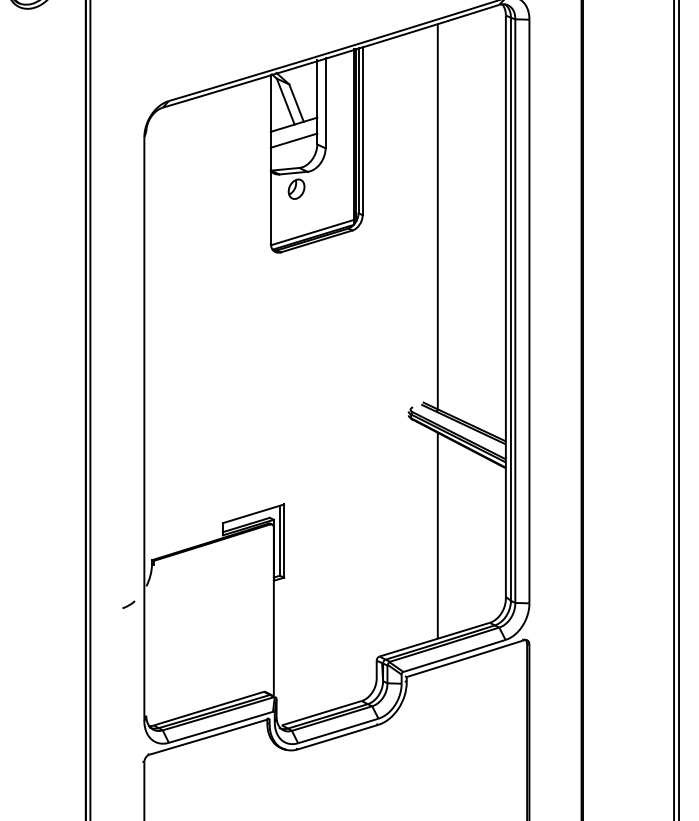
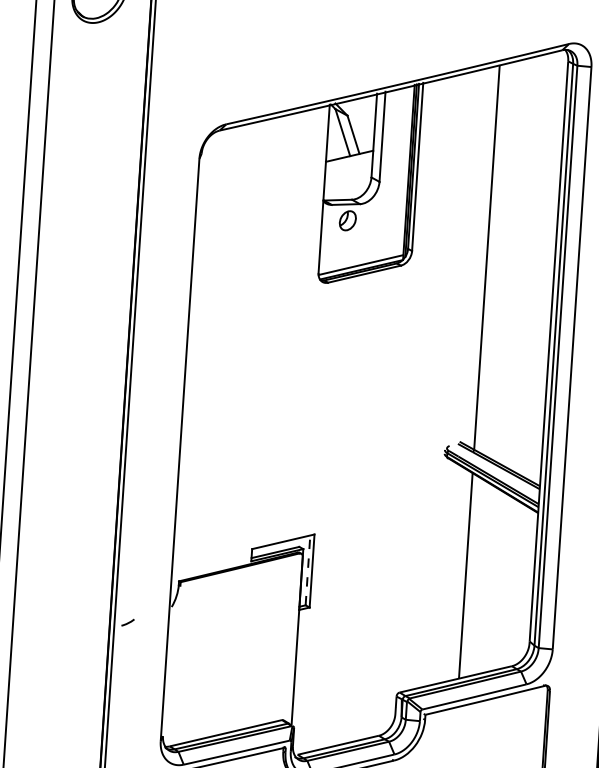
line: (293, 140) -> (348, 171), removed
line: (279, 540) -> (307, 570), solid -> dashed
line: (128, 604) -> (127, 622), moved

